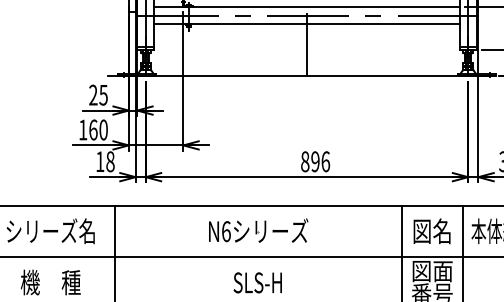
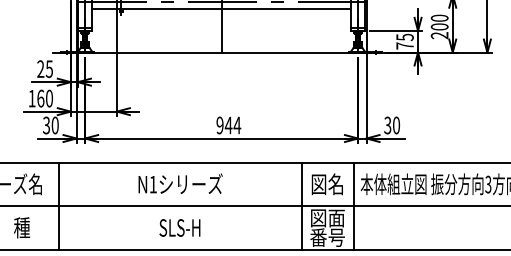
text: (104, 161) -> (50, 125), 18 -> 30
text: (315, 161) -> (228, 125), 896 -> 944
text: (226, 231) -> (153, 184), N6 -> N1

